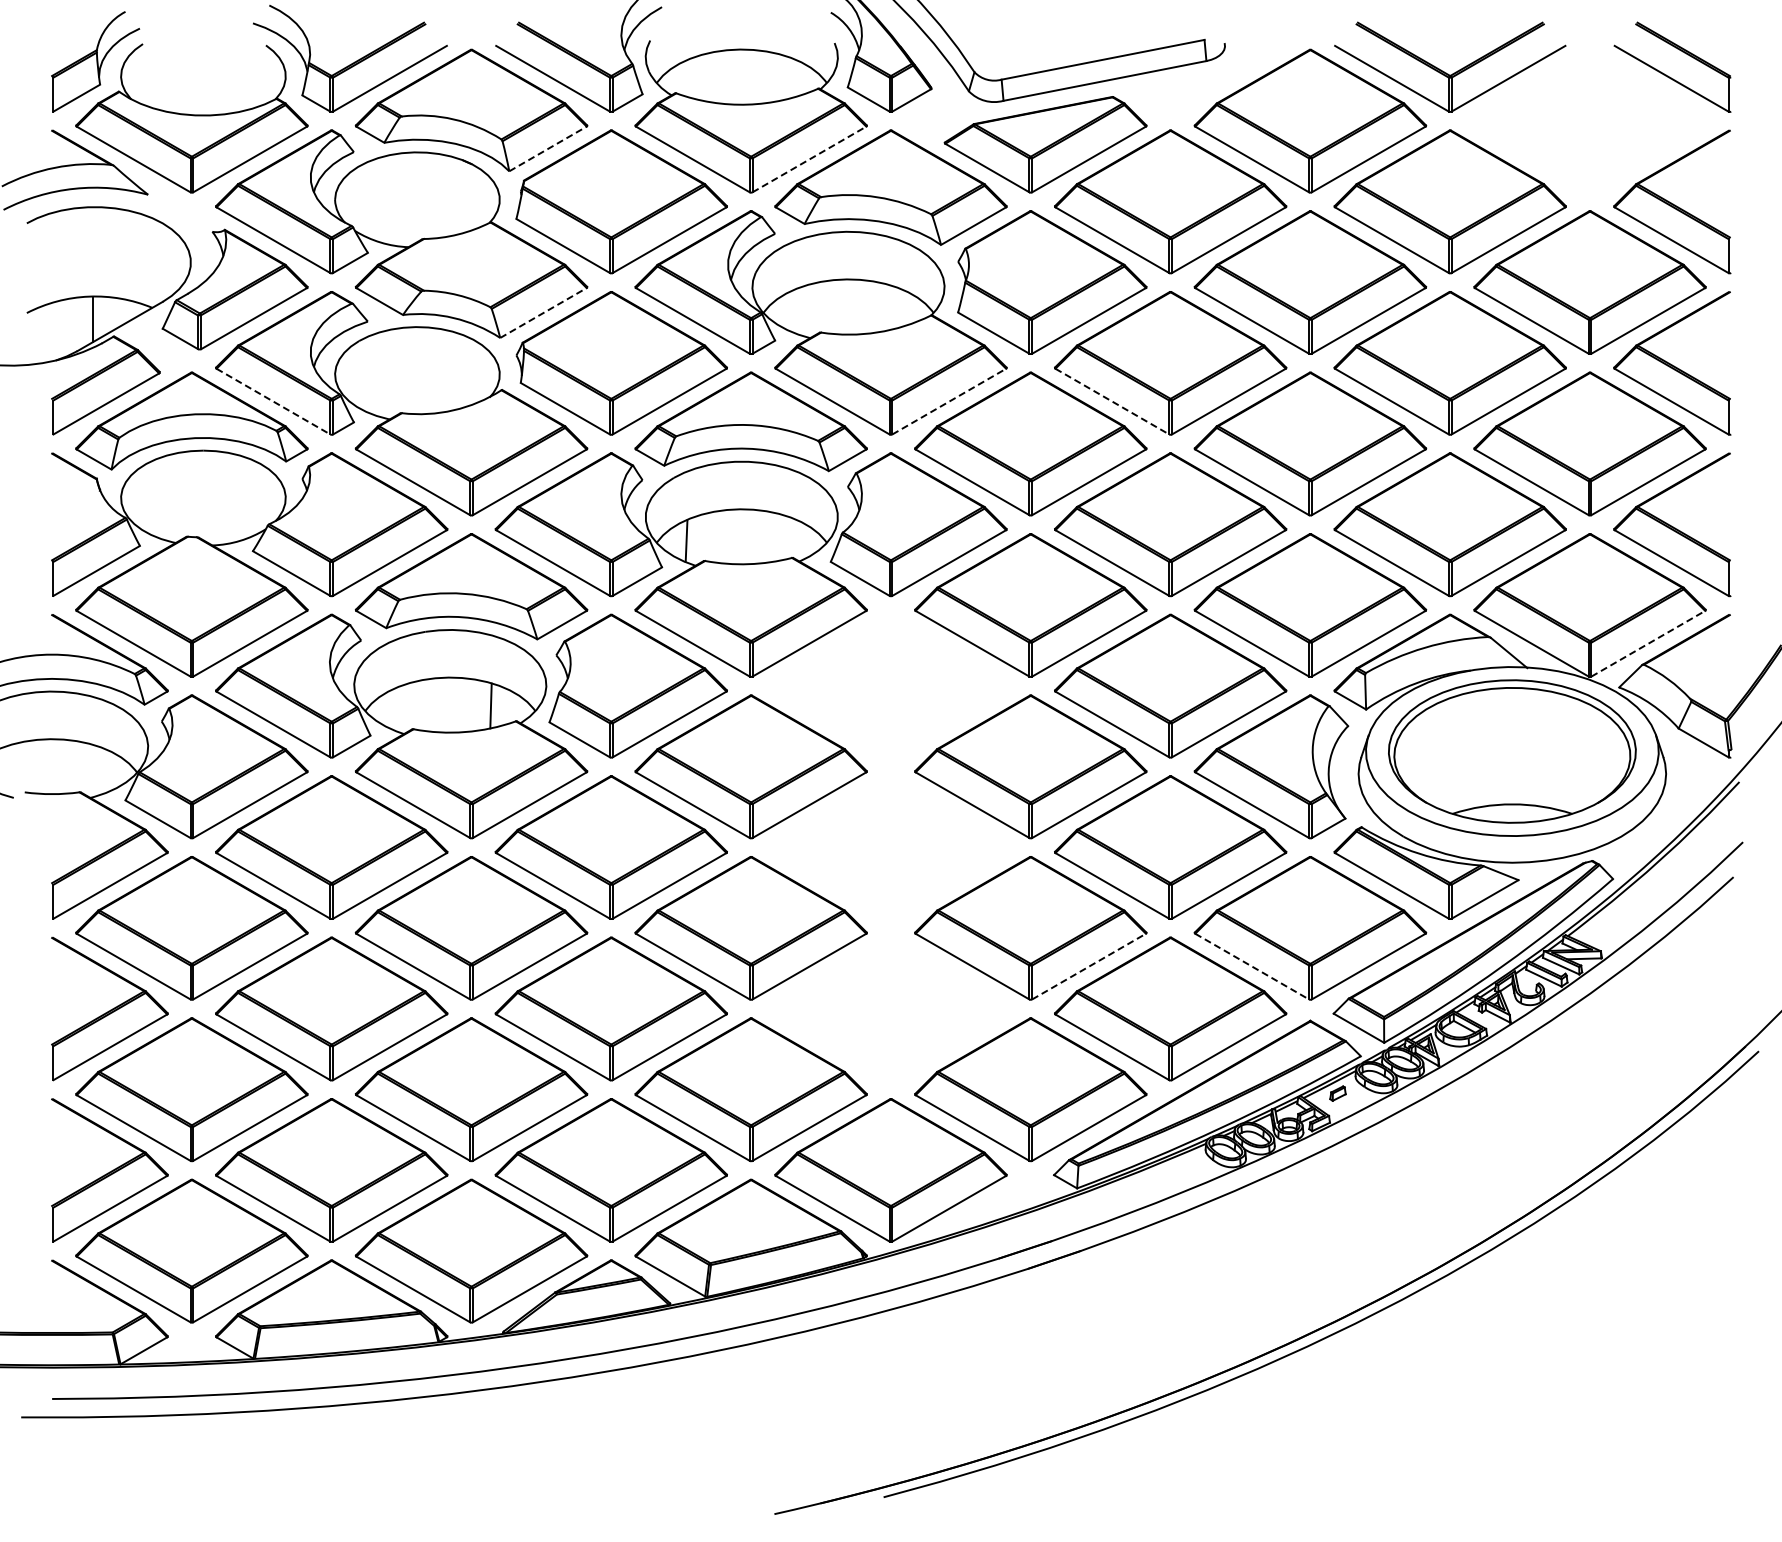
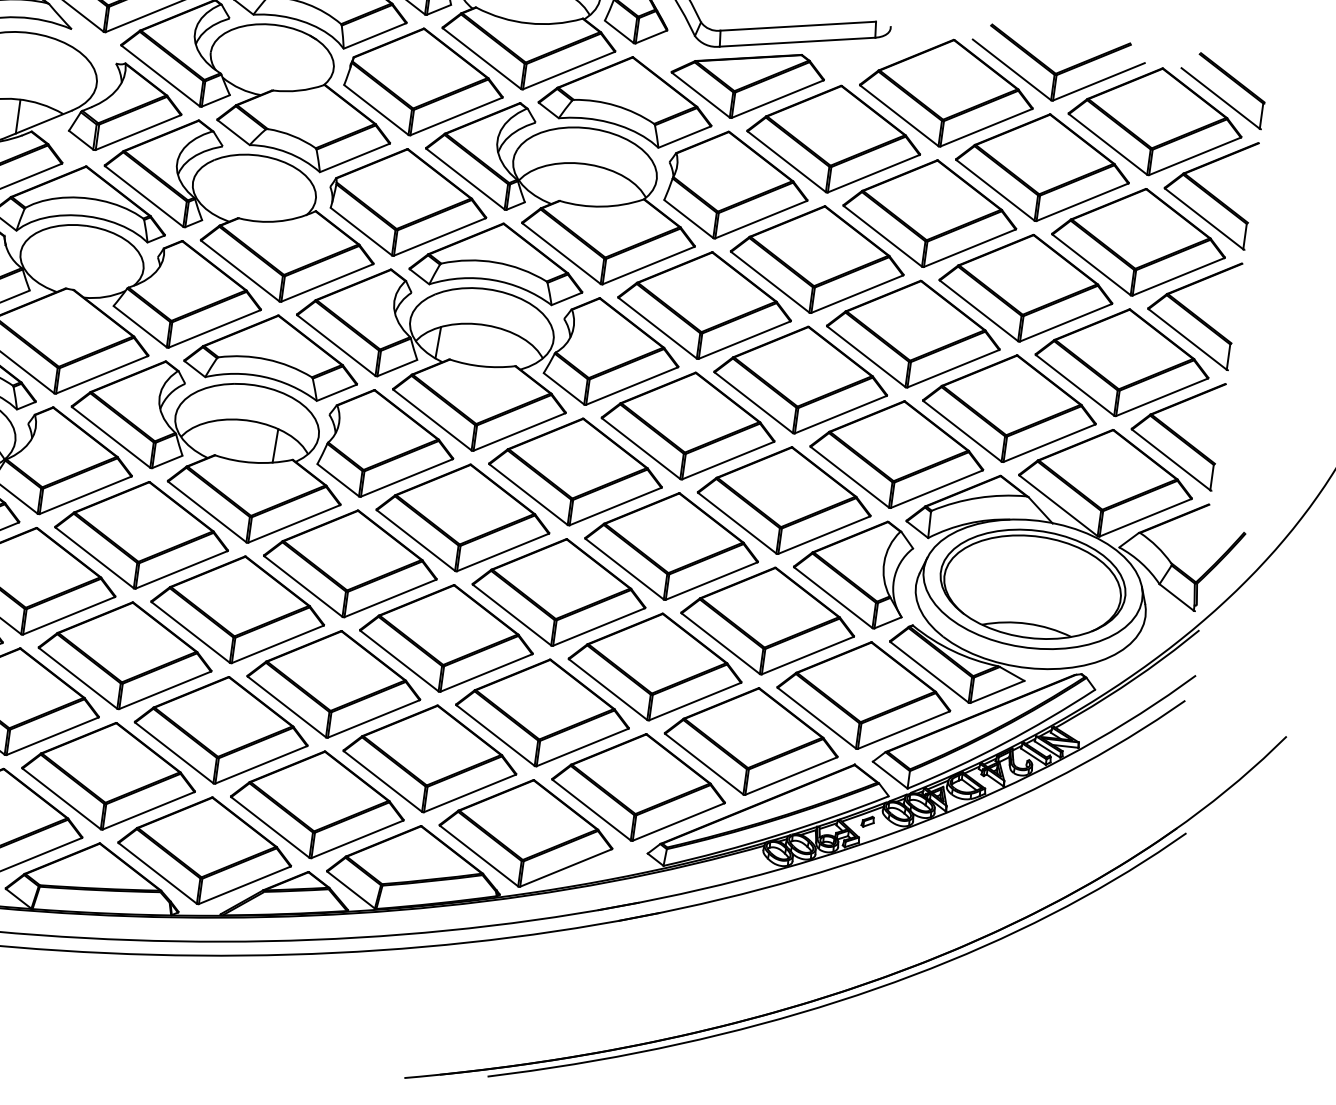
part: (1589, 120) -> (1155, 121), added
line: (548, 148) -> (375, 35), dashed -> solid
line: (809, 159) -> (569, 70), dashed -> solid
line: (543, 313) -> (354, 158), dashed -> solid
line: (273, 401) -> (144, 196), dashed -> solid
line: (949, 401) -> (648, 265), dashed -> solid
line: (1112, 401) -> (770, 282), dashed -> solid
line: (1648, 643) -> (1145, 517), dashed -> solid
part: (890, 685) -> (575, 471), added
part: (890, 847) -> (559, 592), added
line: (1089, 966) -> (695, 701), dashed -> solid
line: (1252, 966) -> (817, 718), dashed -> solid
part: (890, 1008) -> (542, 712), added

